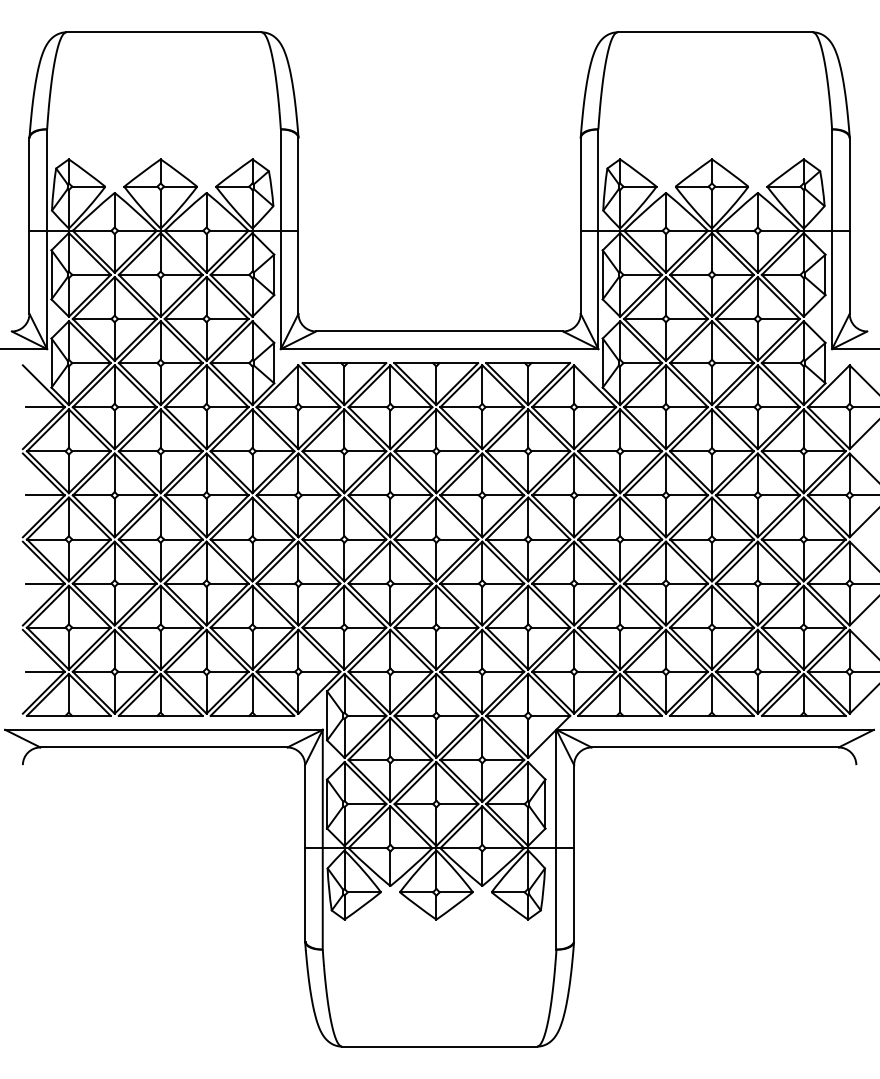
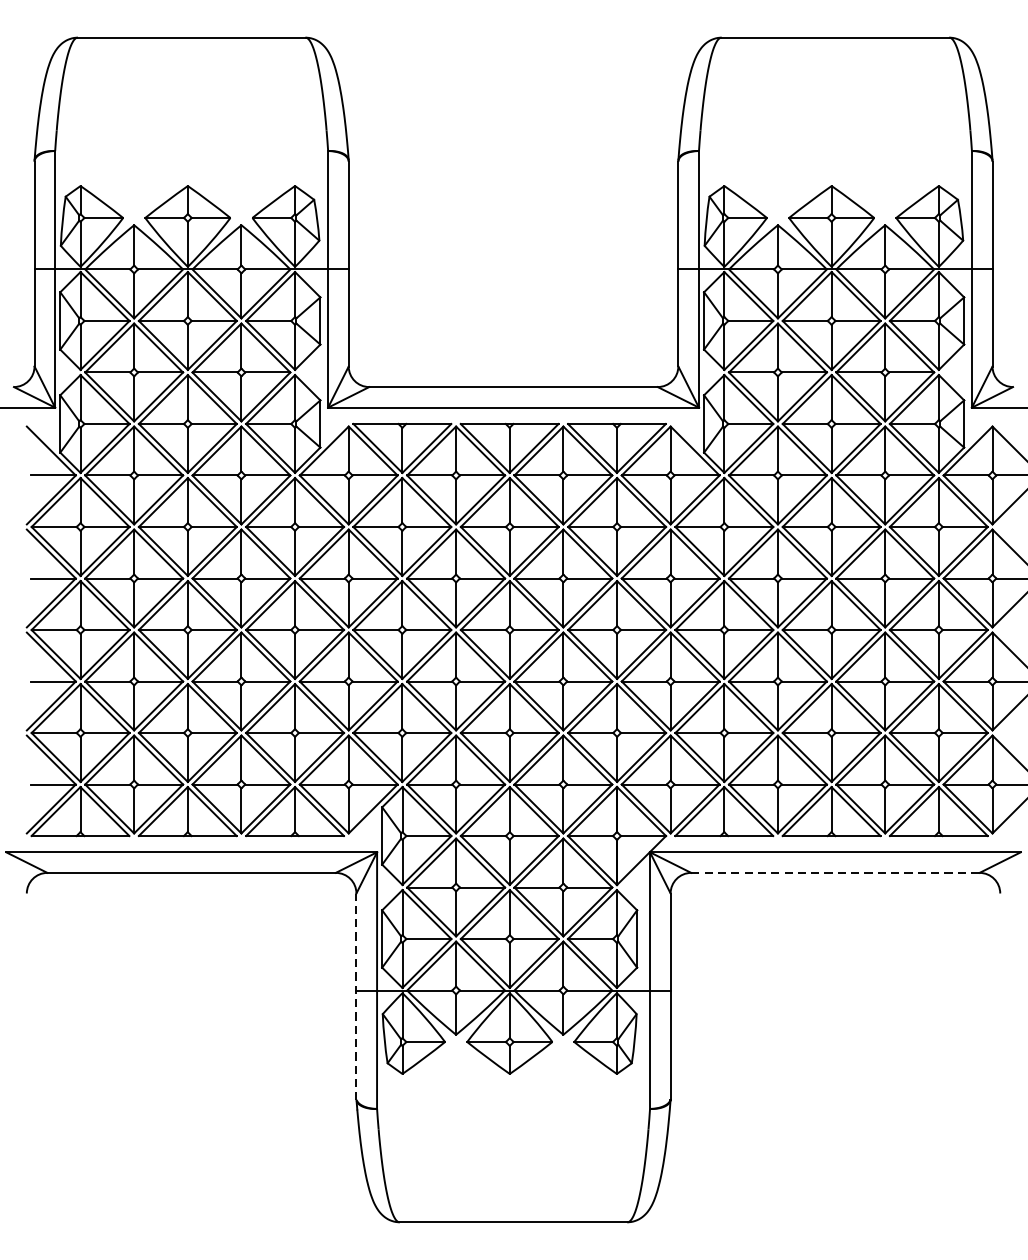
line: (715, 747) -> (835, 872), solid -> dashed
line: (305, 853) -> (356, 996), solid -> dashed

